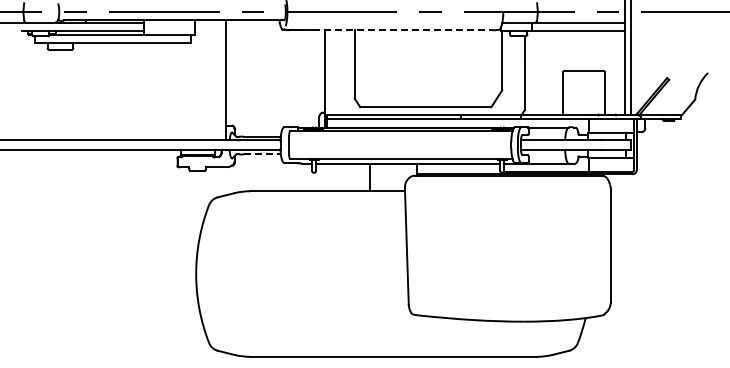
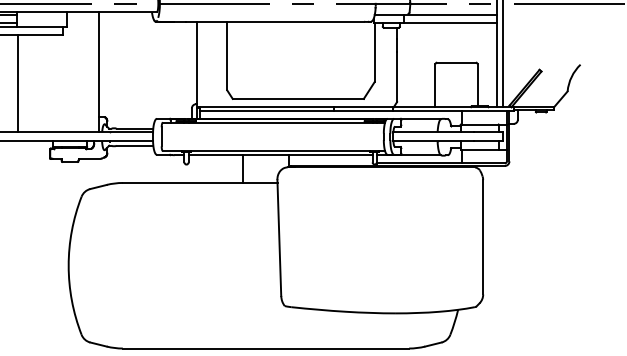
line: (403, 29) -> (275, 21), dashed -> solid
line: (145, 91) -> (17, 83), added
line: (263, 154) -> (135, 146), dashed -> solid

